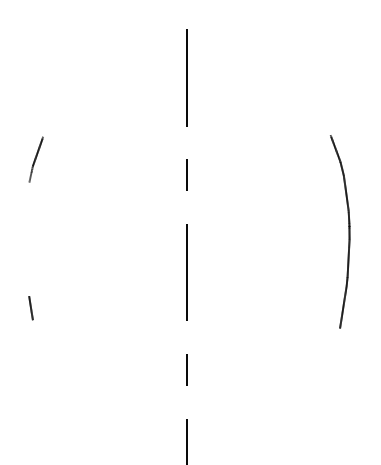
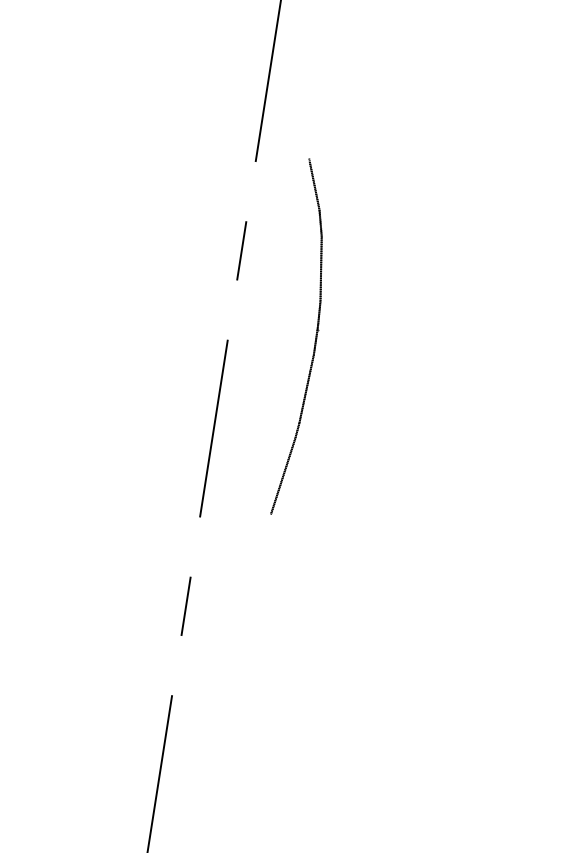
part: (348, 231) -> (314, 339), moved

